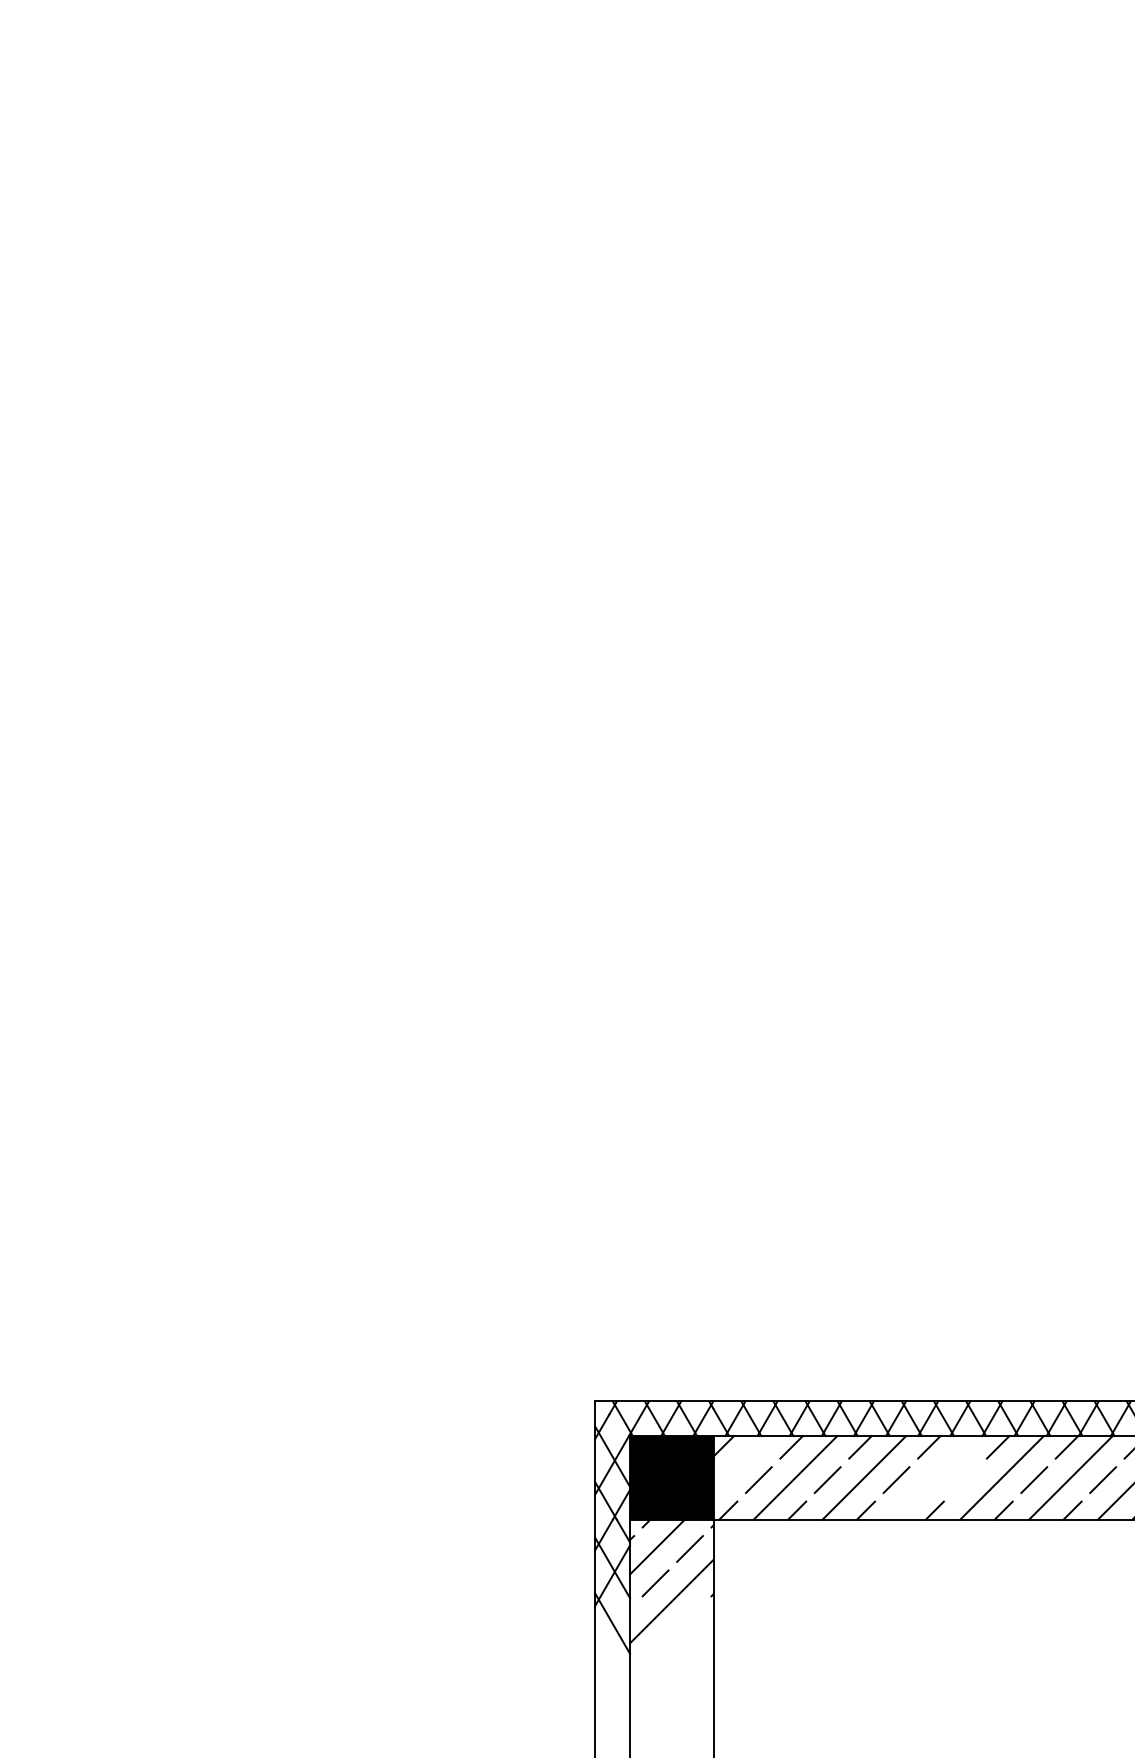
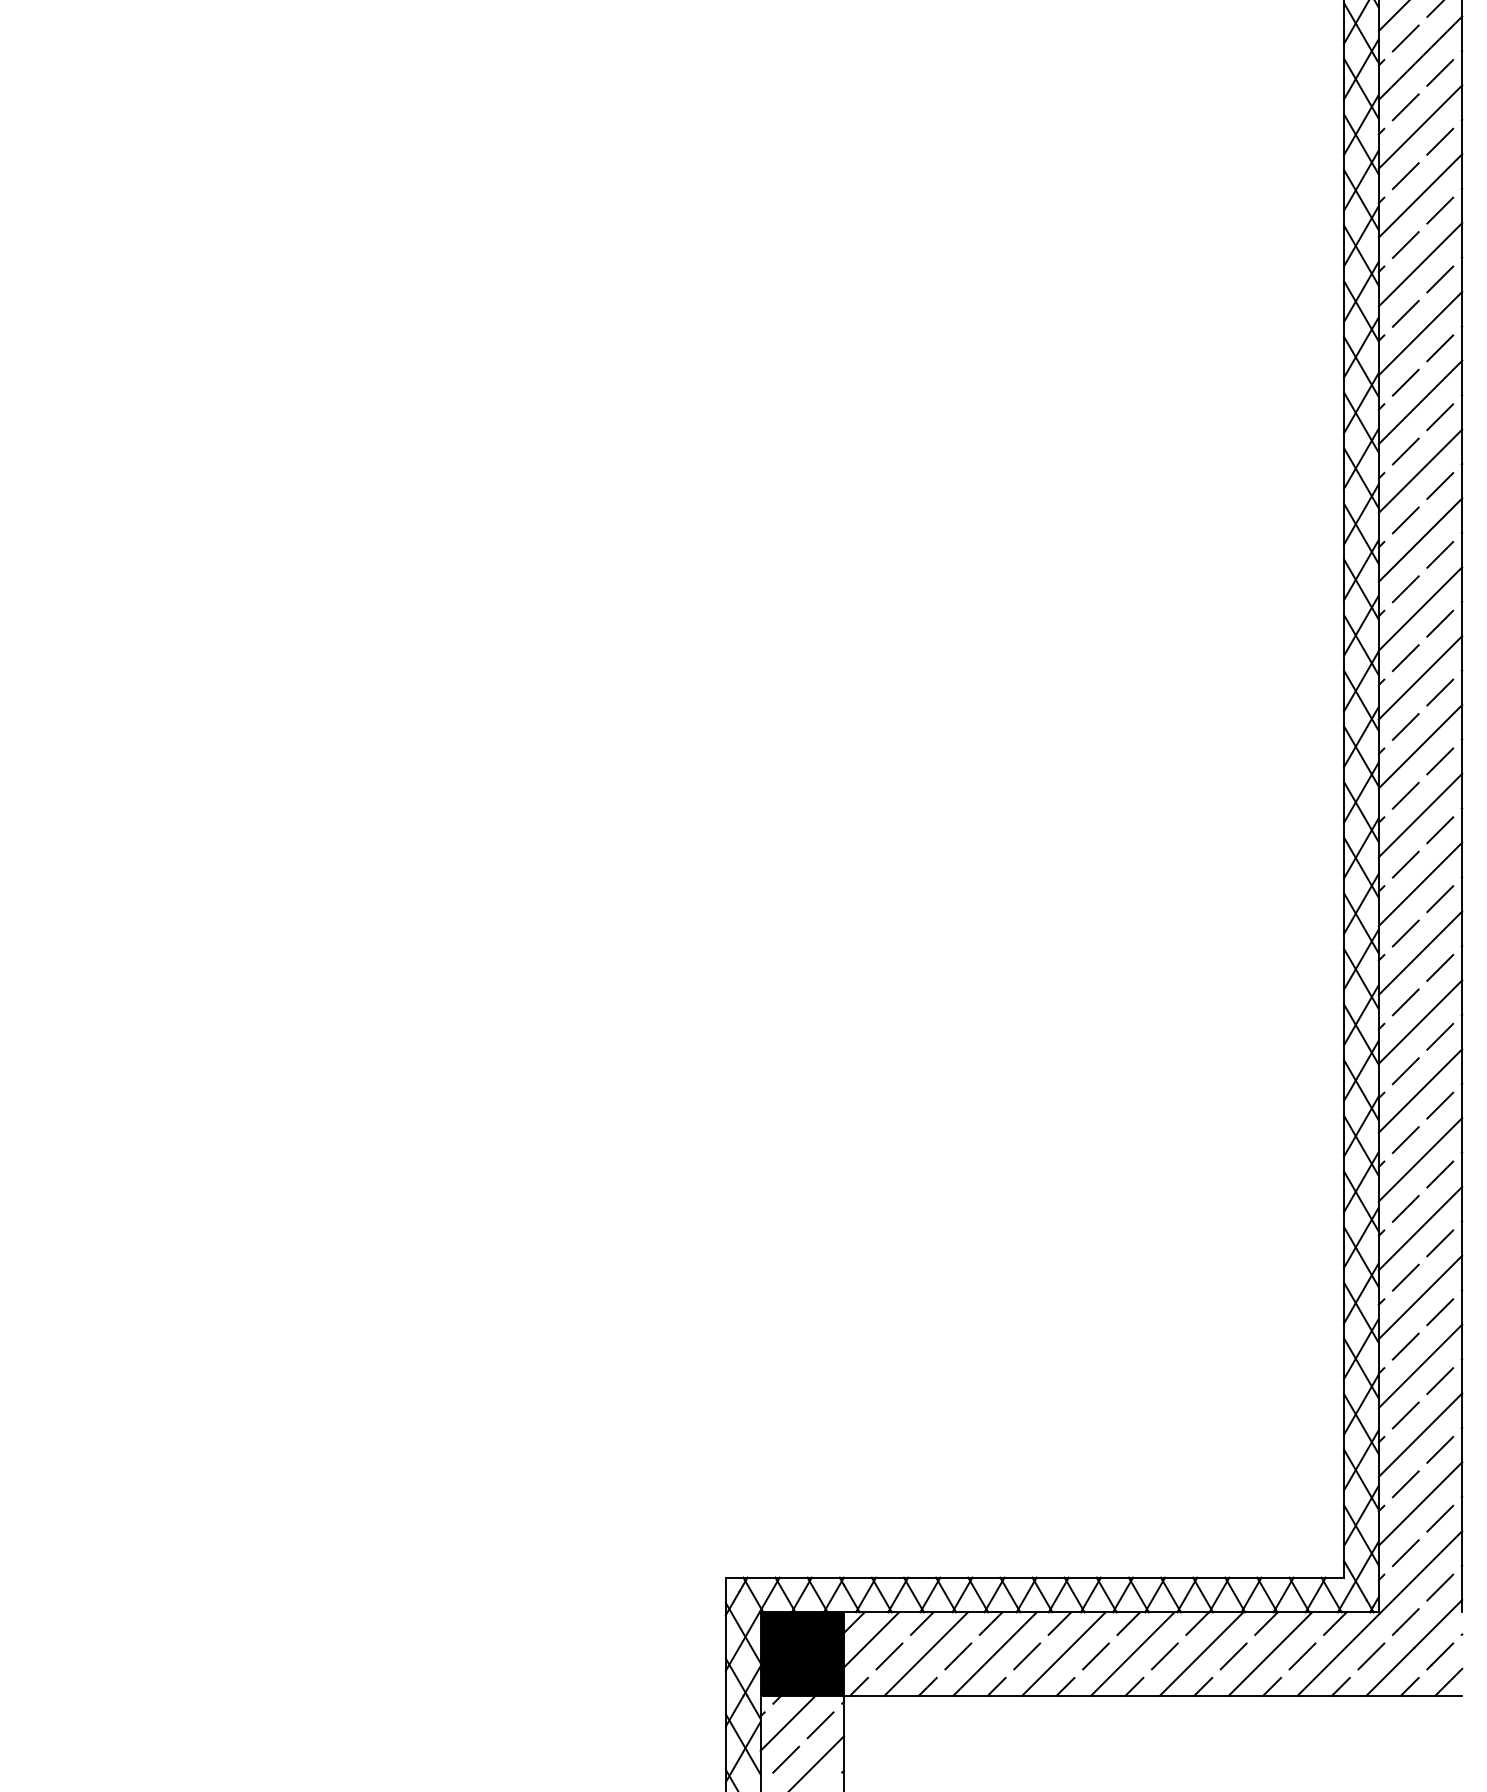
line: (740, 1463) -> (871, 1639), added
line: (932, 1477) -> (1063, 1653), added
line: (964, 1480) -> (1095, 1656), added

